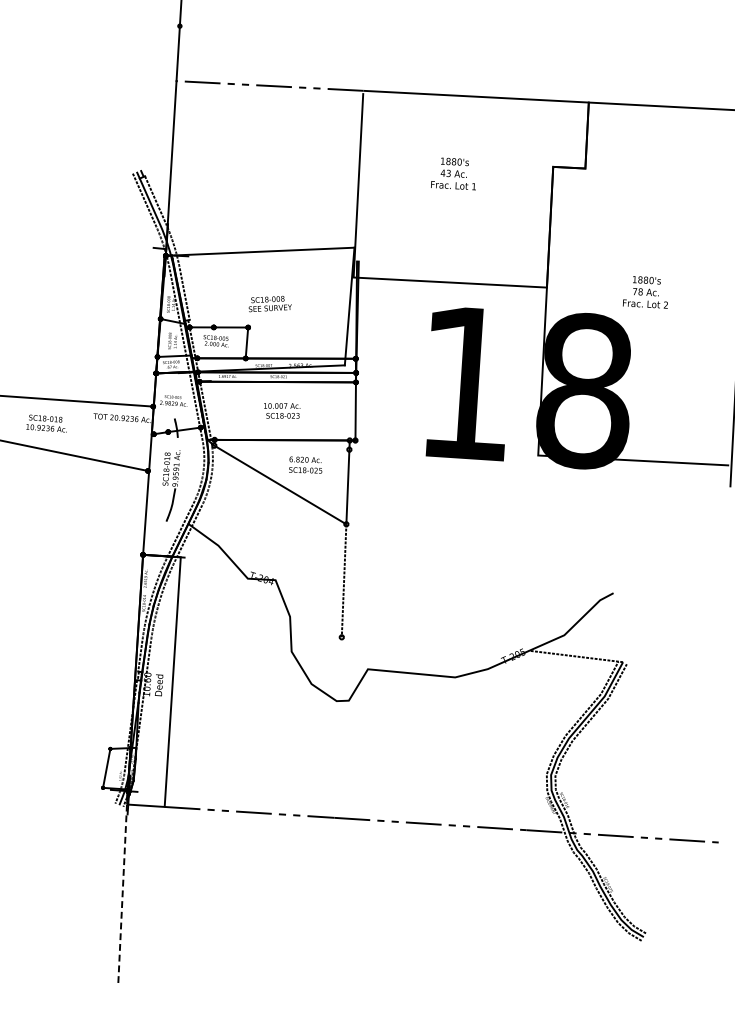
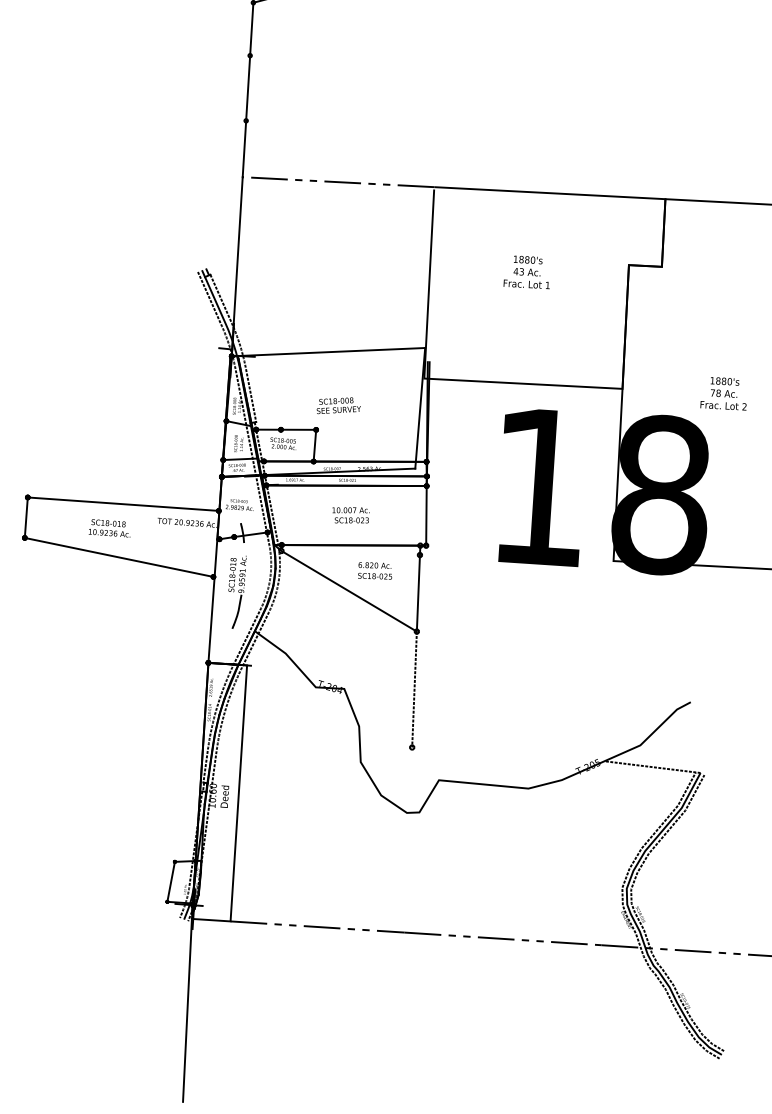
line: (122, 893) -> (187, 1010), dashed -> solid

